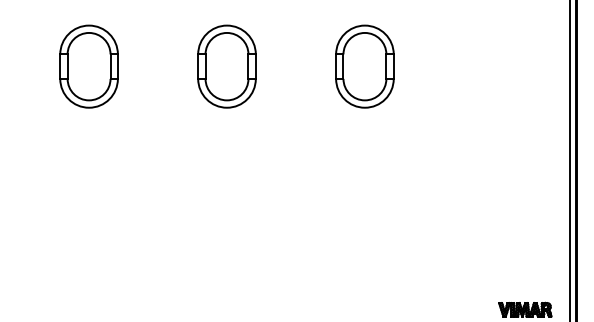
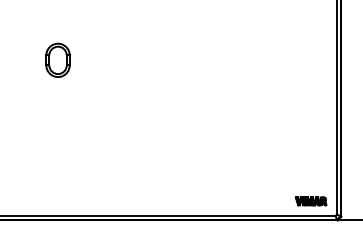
part: (88, 66) -> (57, 60), size x0.7
part: (226, 66) -> (137, 60), removed
part: (363, 66) -> (217, 60), removed

